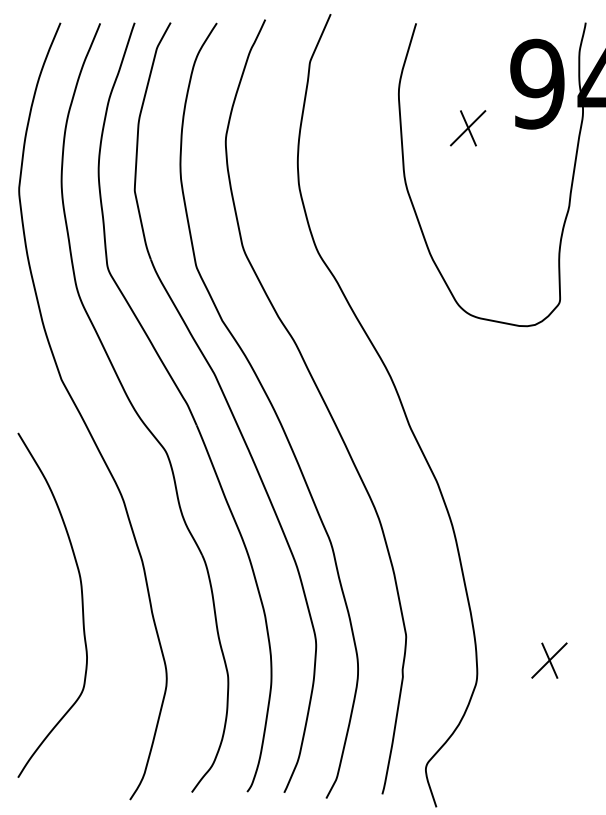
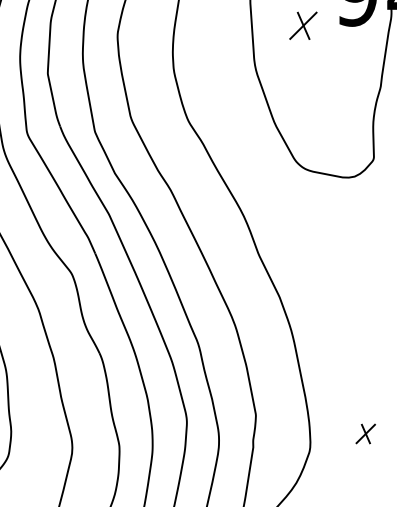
part: (549, 660) -> (365, 433), size x0.7

